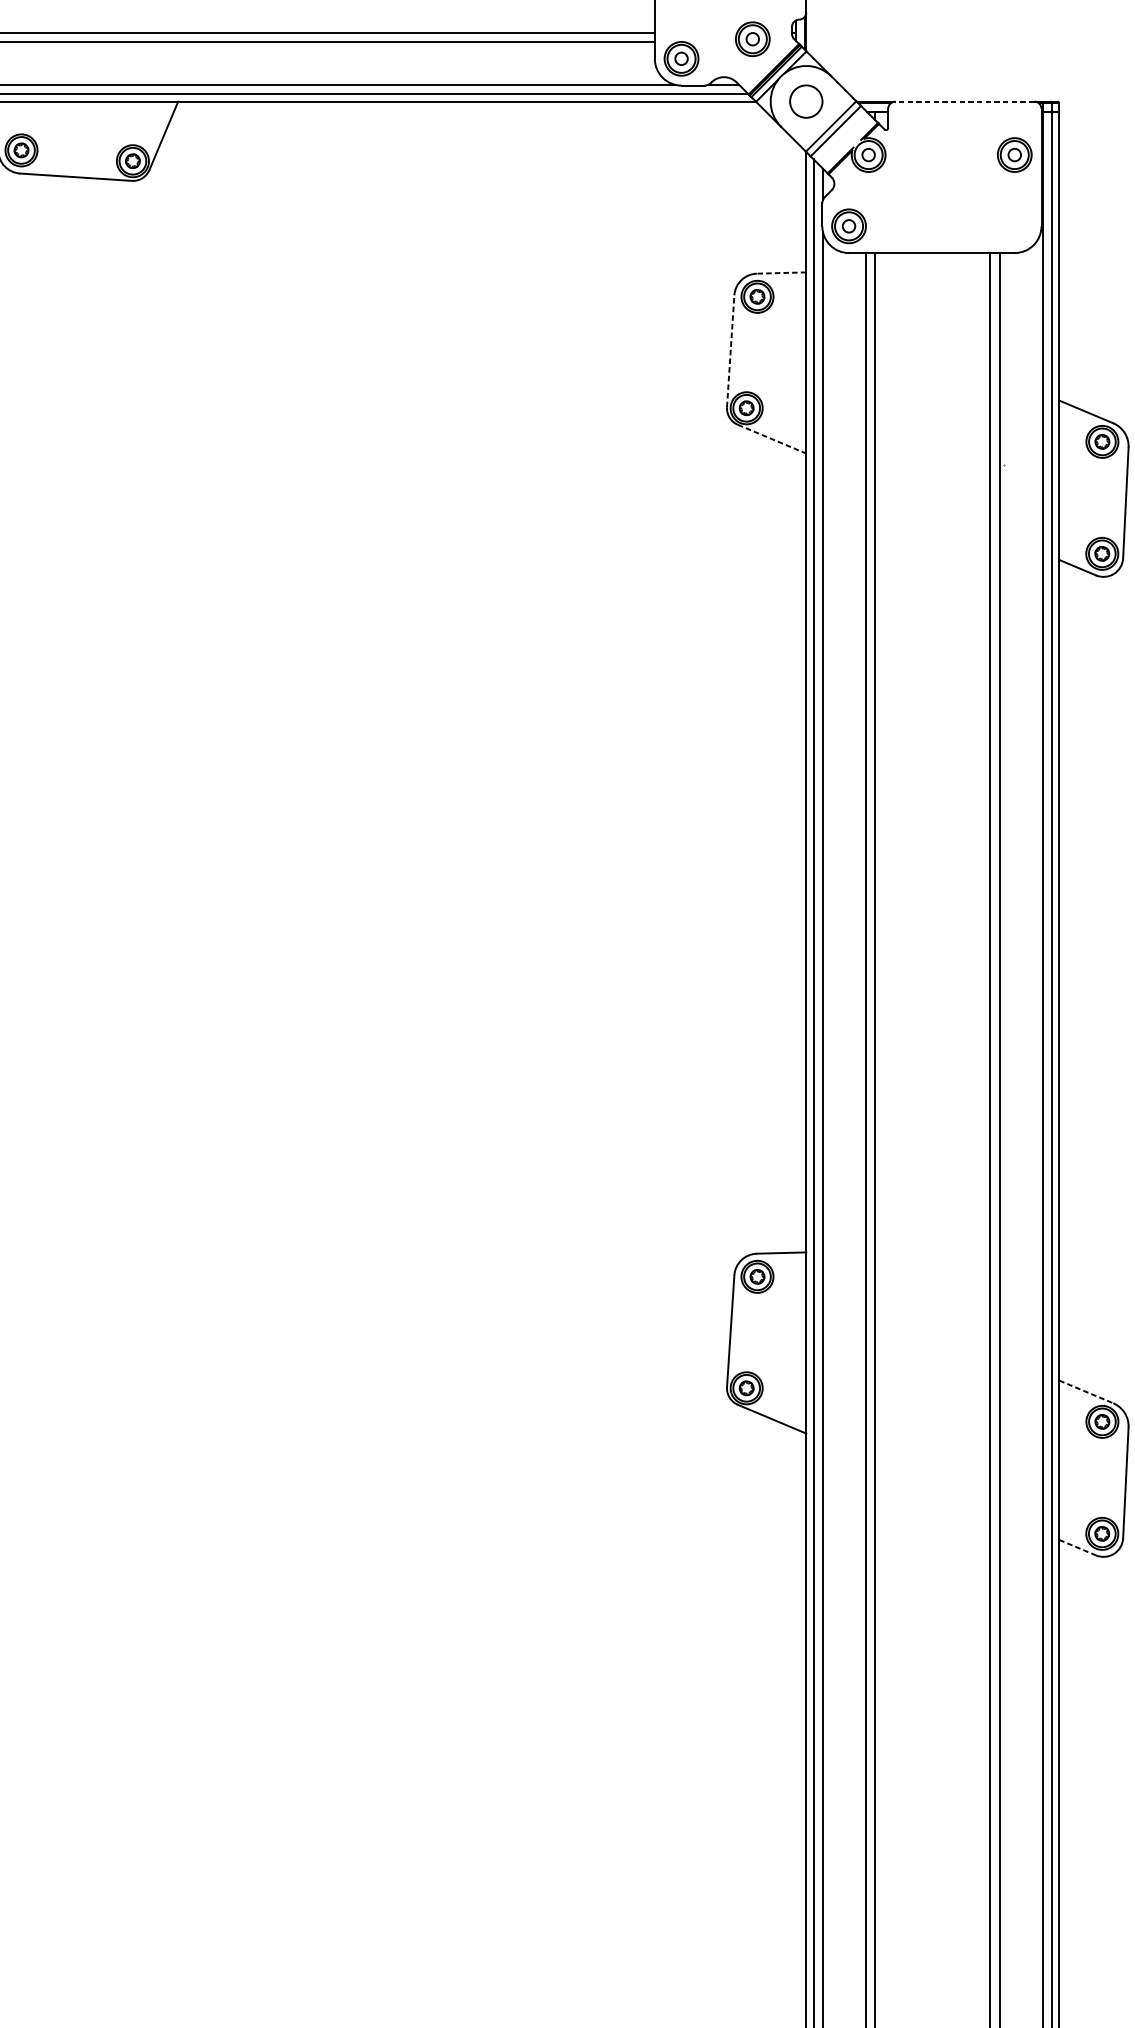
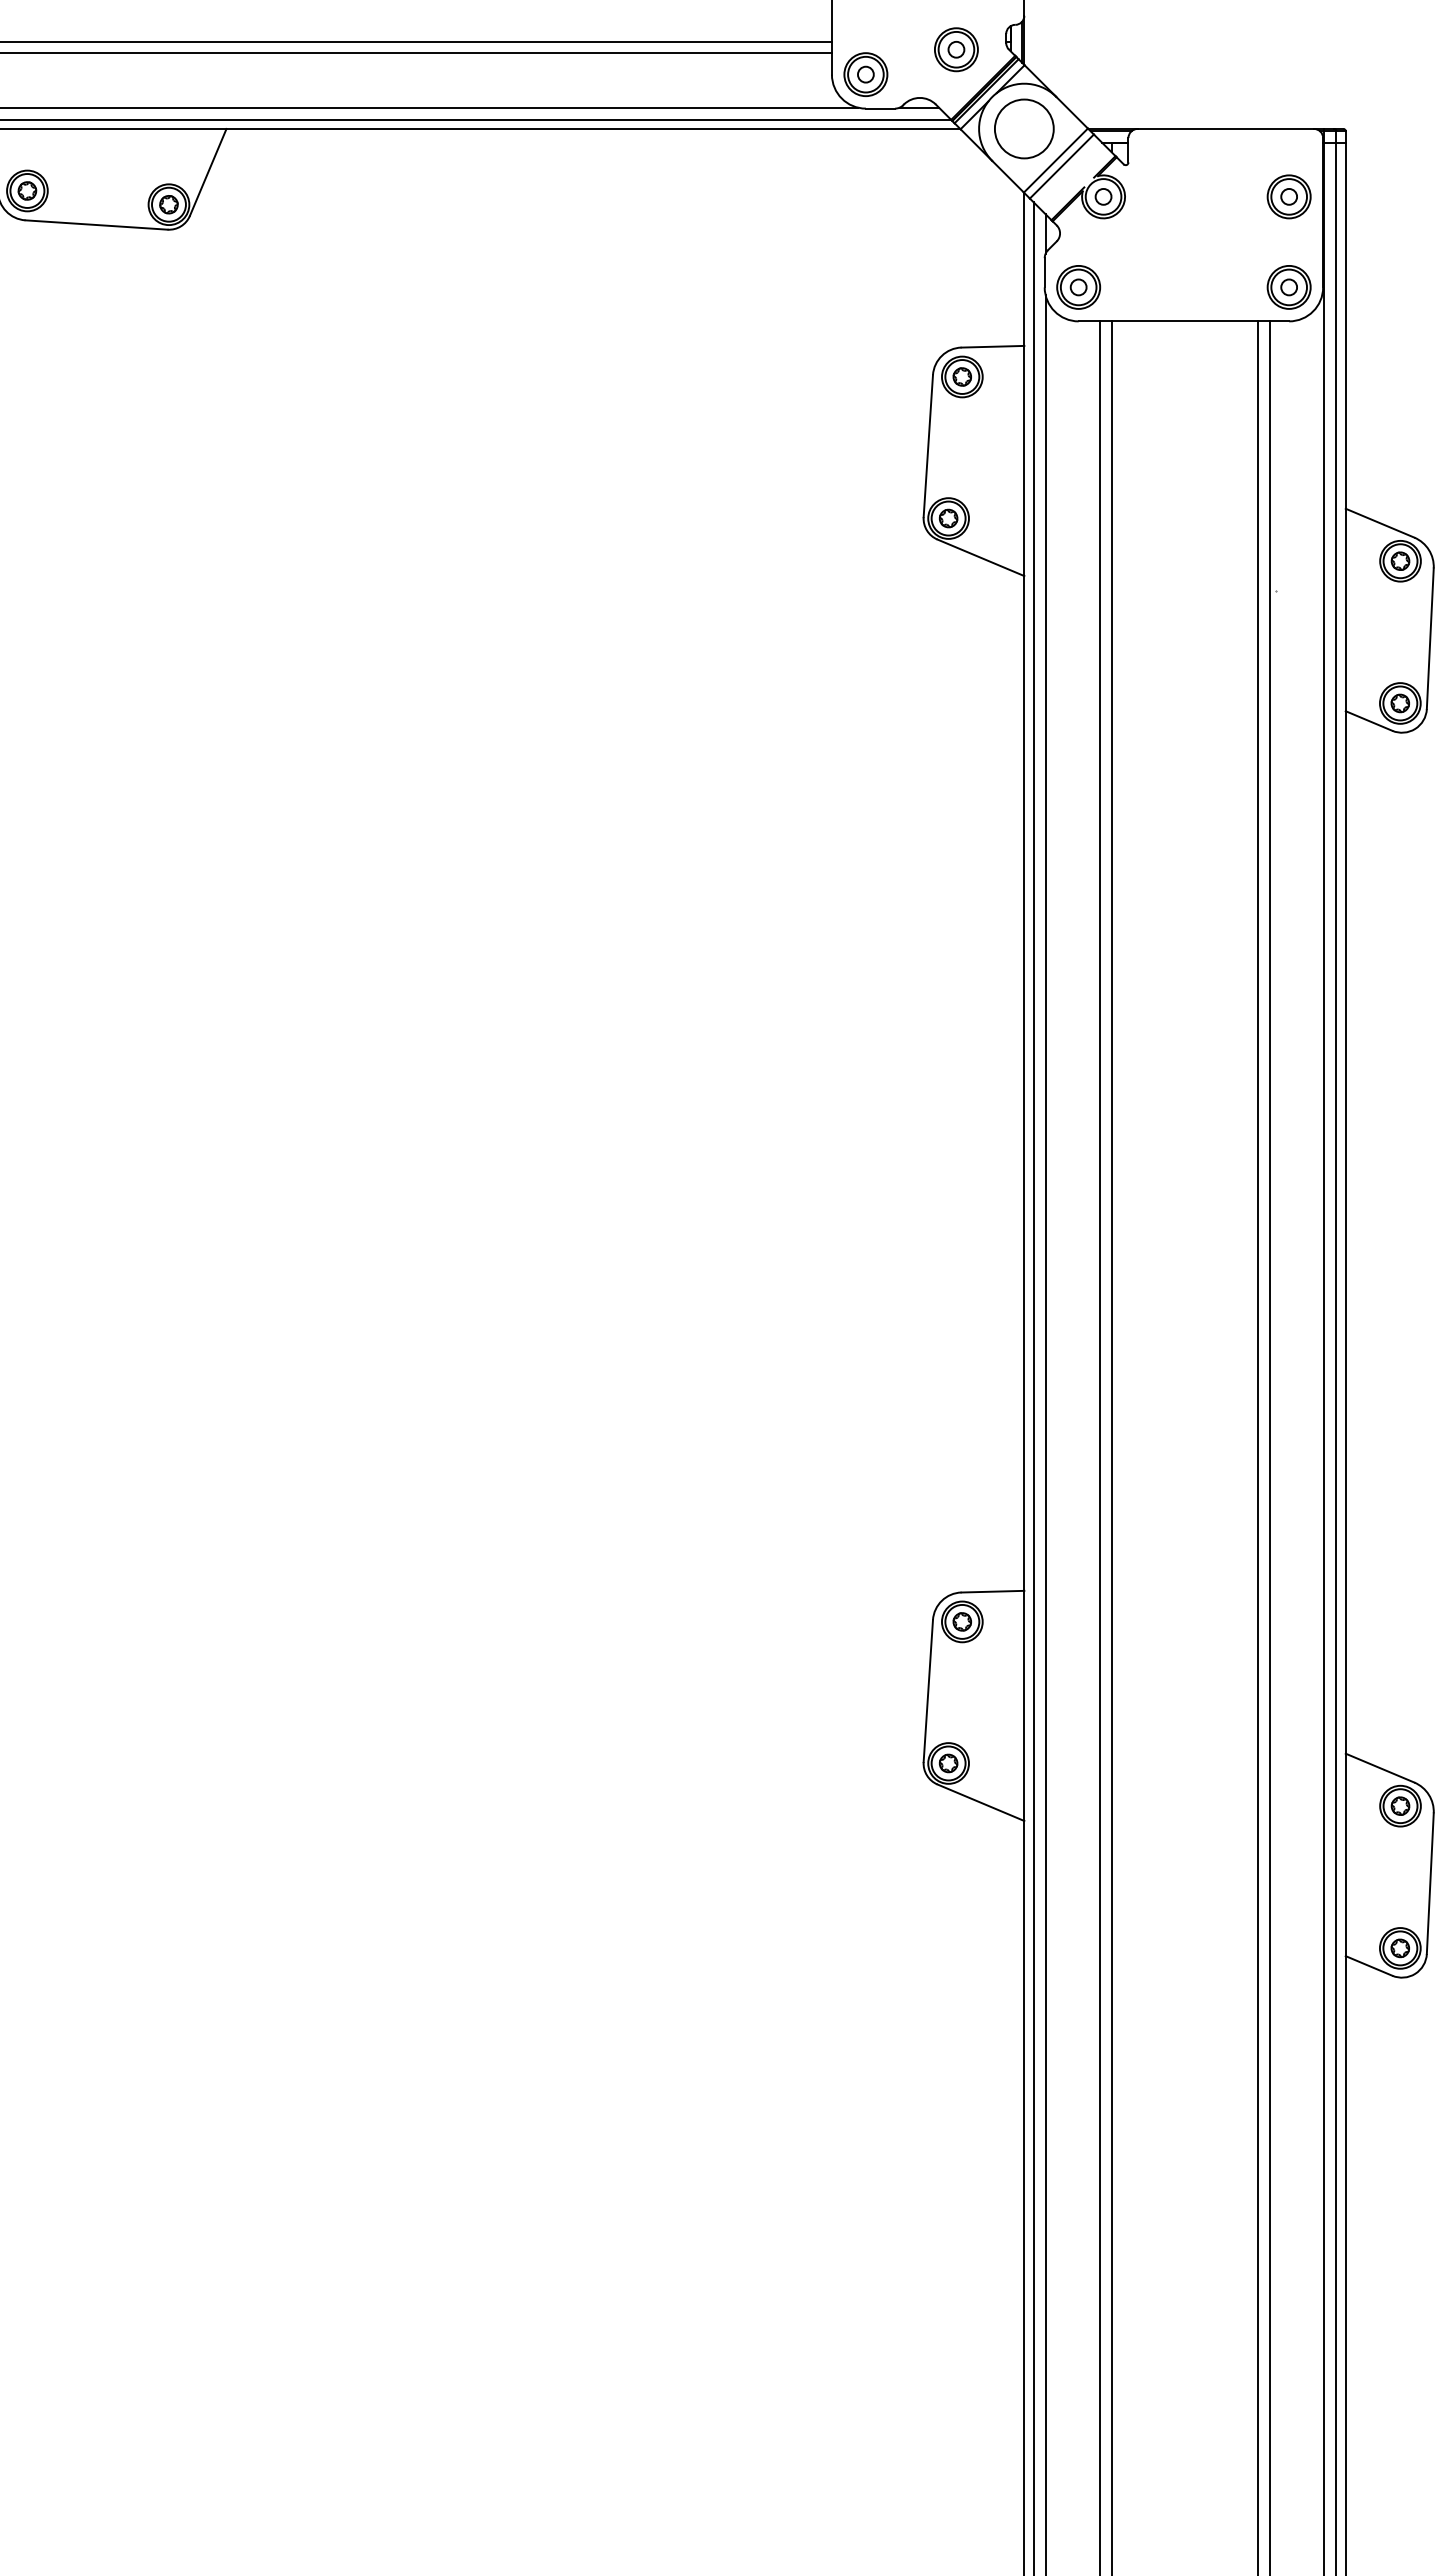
circle: (805, 101) -> (1023, 128), size x1.43
line: (964, 101) -> (1225, 128), dashed -> solid
part: (1014, 226) -> (1288, 287), added
line: (781, 272) -> (992, 346), dashed -> solid
line: (730, 350) -> (928, 445), dashed -> solid
line: (772, 438) -> (981, 557), dashed -> solid
line: (1086, 1392) -> (1380, 1768), dashed -> solid
line: (1077, 1548) -> (1369, 1966), dashed -> solid

